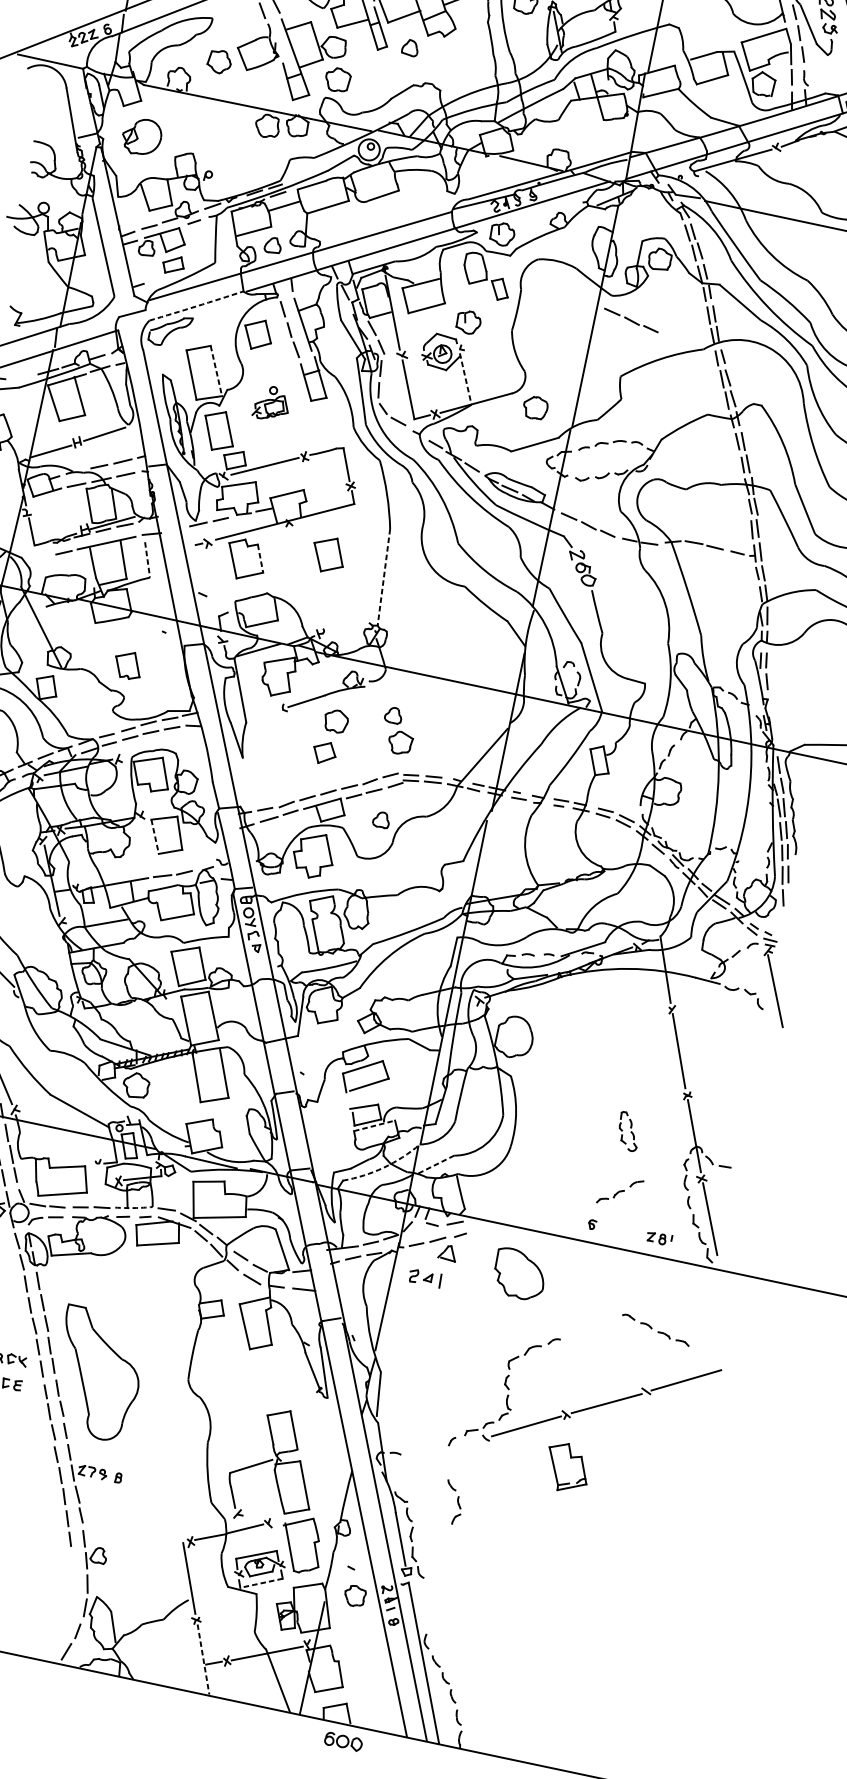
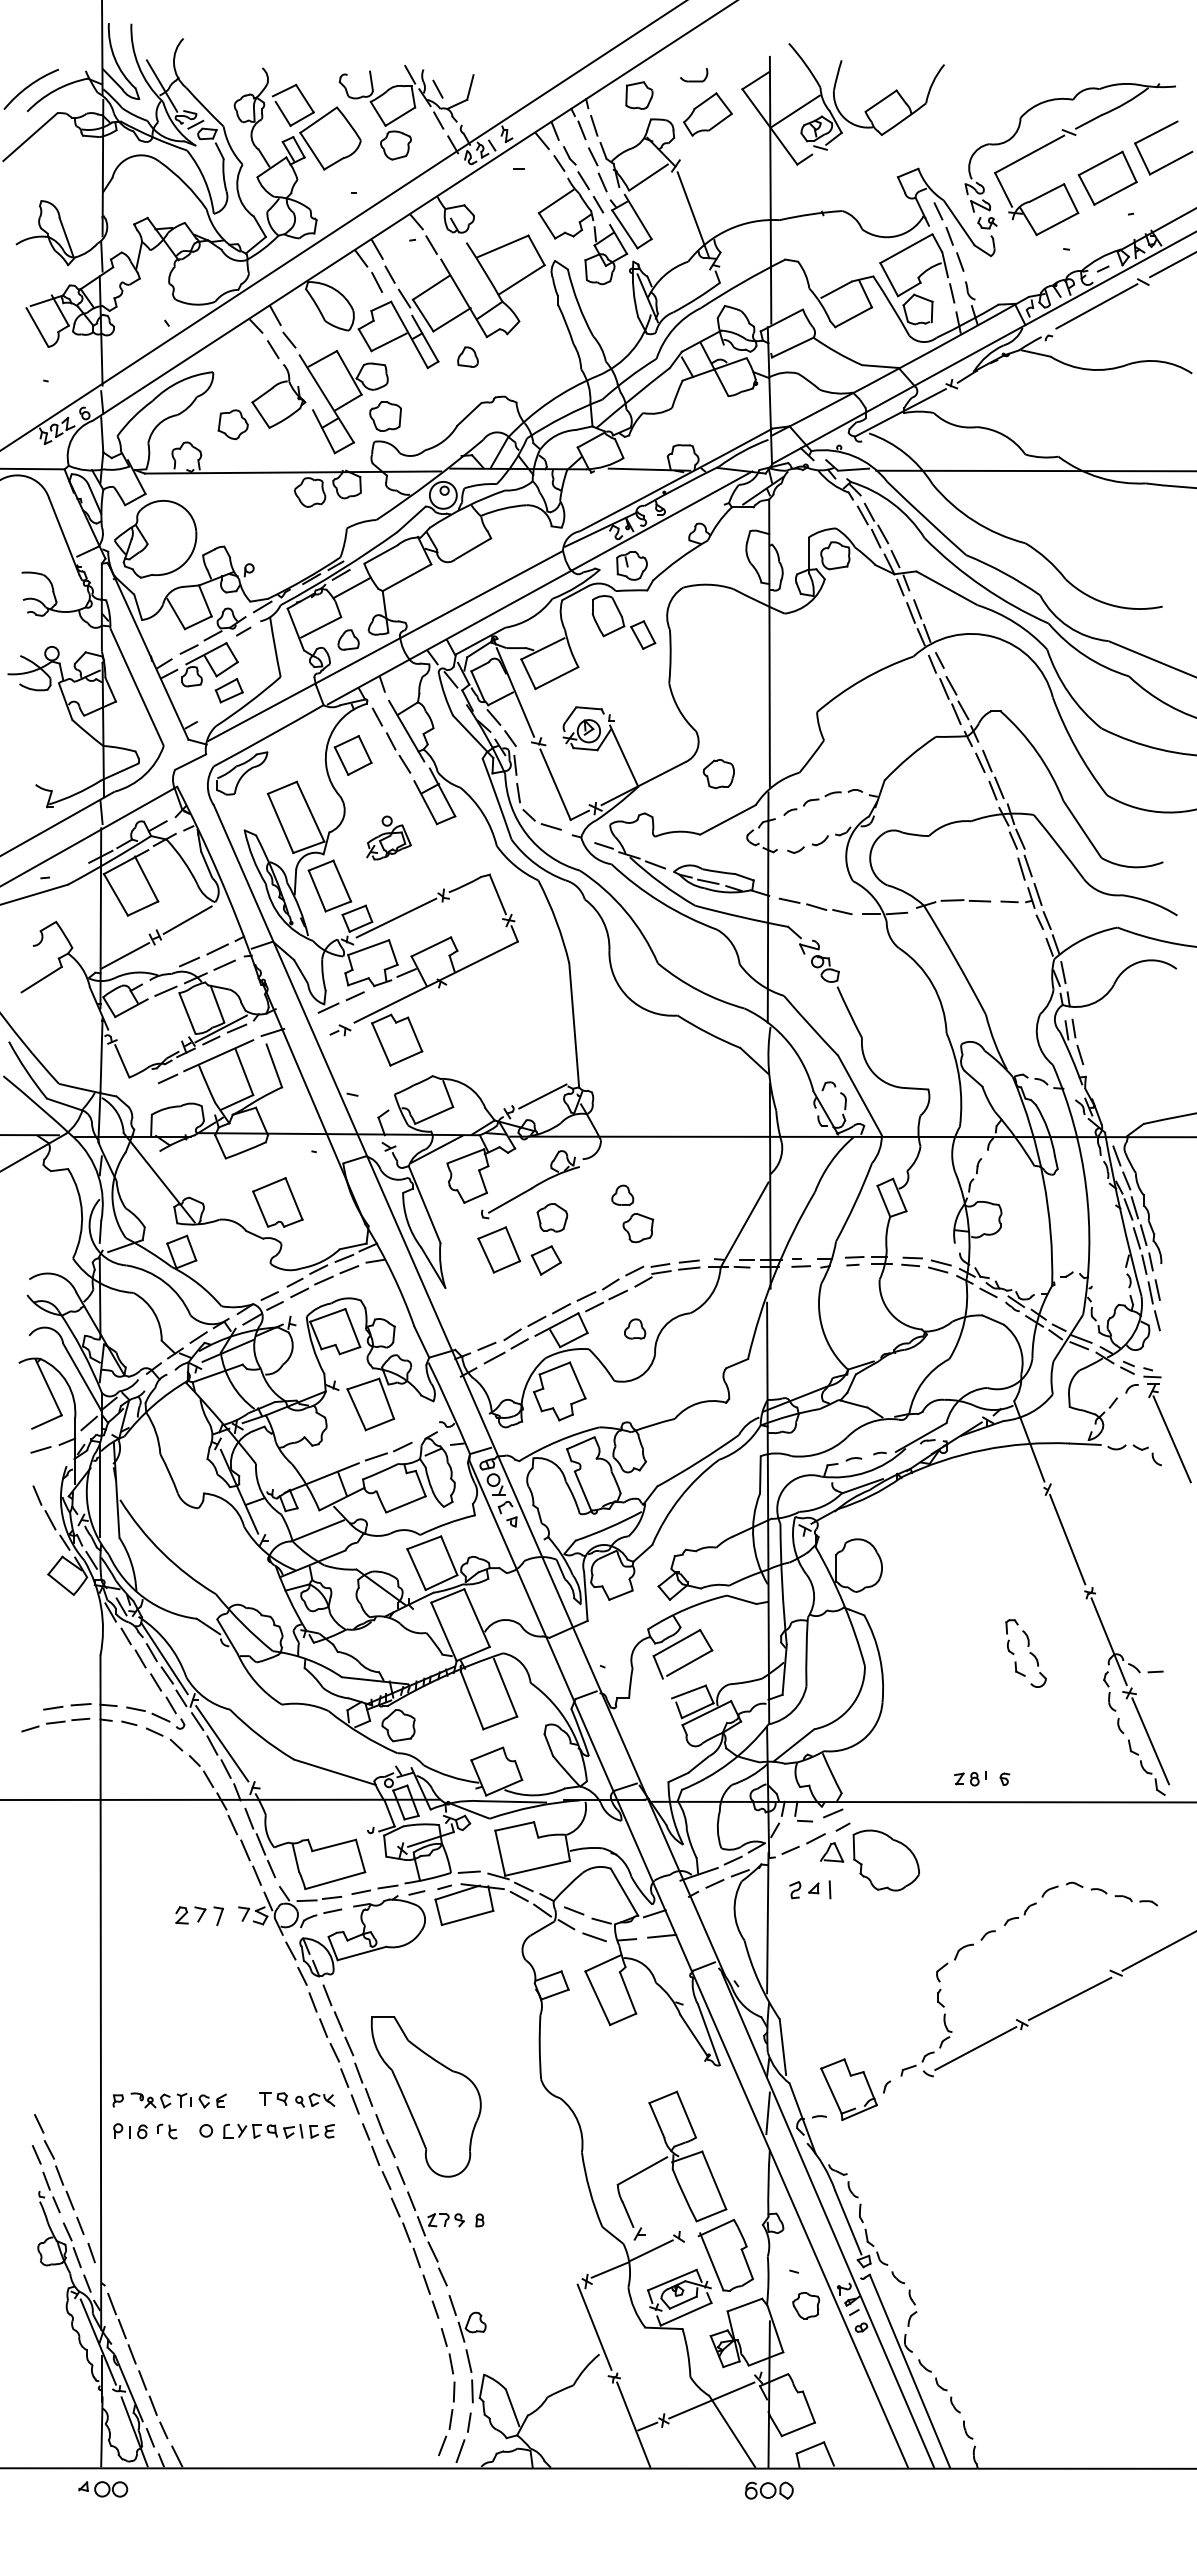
part: (141, 136) -> (155, 538), size x1.67
arc: (196, 306) -> (268, 736), dashed -> solid
part: (631, 320) -> (815, 639), removed
part: (468, 322) -> (612, 684), removed
line: (216, 370) -> (310, 811), dashed -> solid
line: (465, 379) -> (624, 756), dashed -> solid
part: (328, 554) -> (499, 1249), moved
line: (147, 559) -> (274, 1065), dashed -> solid
line: (260, 559) -> (415, 1035), dashed -> solid
line: (384, 577) -> (574, 1025), dashed -> solid
line: (348, 626) -> (542, 1096), added
part: (127, 665) -> (277, 1202), size x1.43
line: (154, 837) -> (356, 1410), dashed -> solid
line: (375, 1125) -> (707, 1712), dashed -> solid
part: (628, 1131) -> (1025, 1653), size x1.43
line: (435, 1164) -> (793, 1745), dashed -> solid
arc: (383, 1167) -> (729, 1762), dashed -> solid
part: (620, 1191) -> (1031, 1905), moved
arc: (134, 1208) -> (428, 1879), dashed -> solid
part: (659, 1238) -> (970, 1778), moved
part: (519, 1274) -> (885, 1860), moved
line: (356, 1442) -> (767, 2113), added
part: (567, 1467) -> (848, 2089), moved
part: (453, 1502) -> (904, 2298), moved
line: (261, 1583) -> (686, 2314), dashed -> solid
part: (70, 1605) -> (453, 2392), added
line: (203, 1660) -> (633, 2425), dashed -> solid
part: (343, 1741) -> (769, 2490), moved

